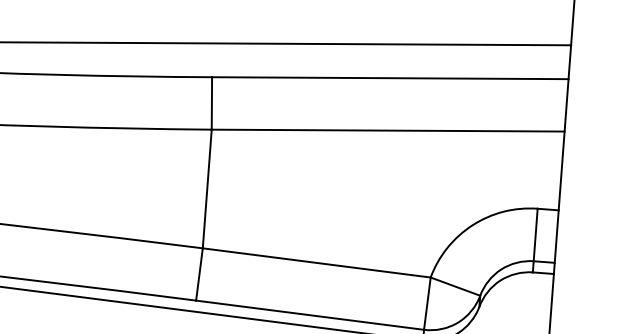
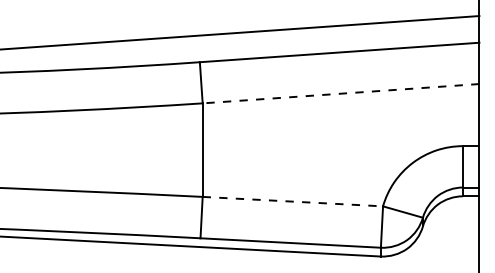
line: (388, 130) -> (341, 93), solid -> dashed
line: (317, 262) -> (293, 201), solid -> dashed

